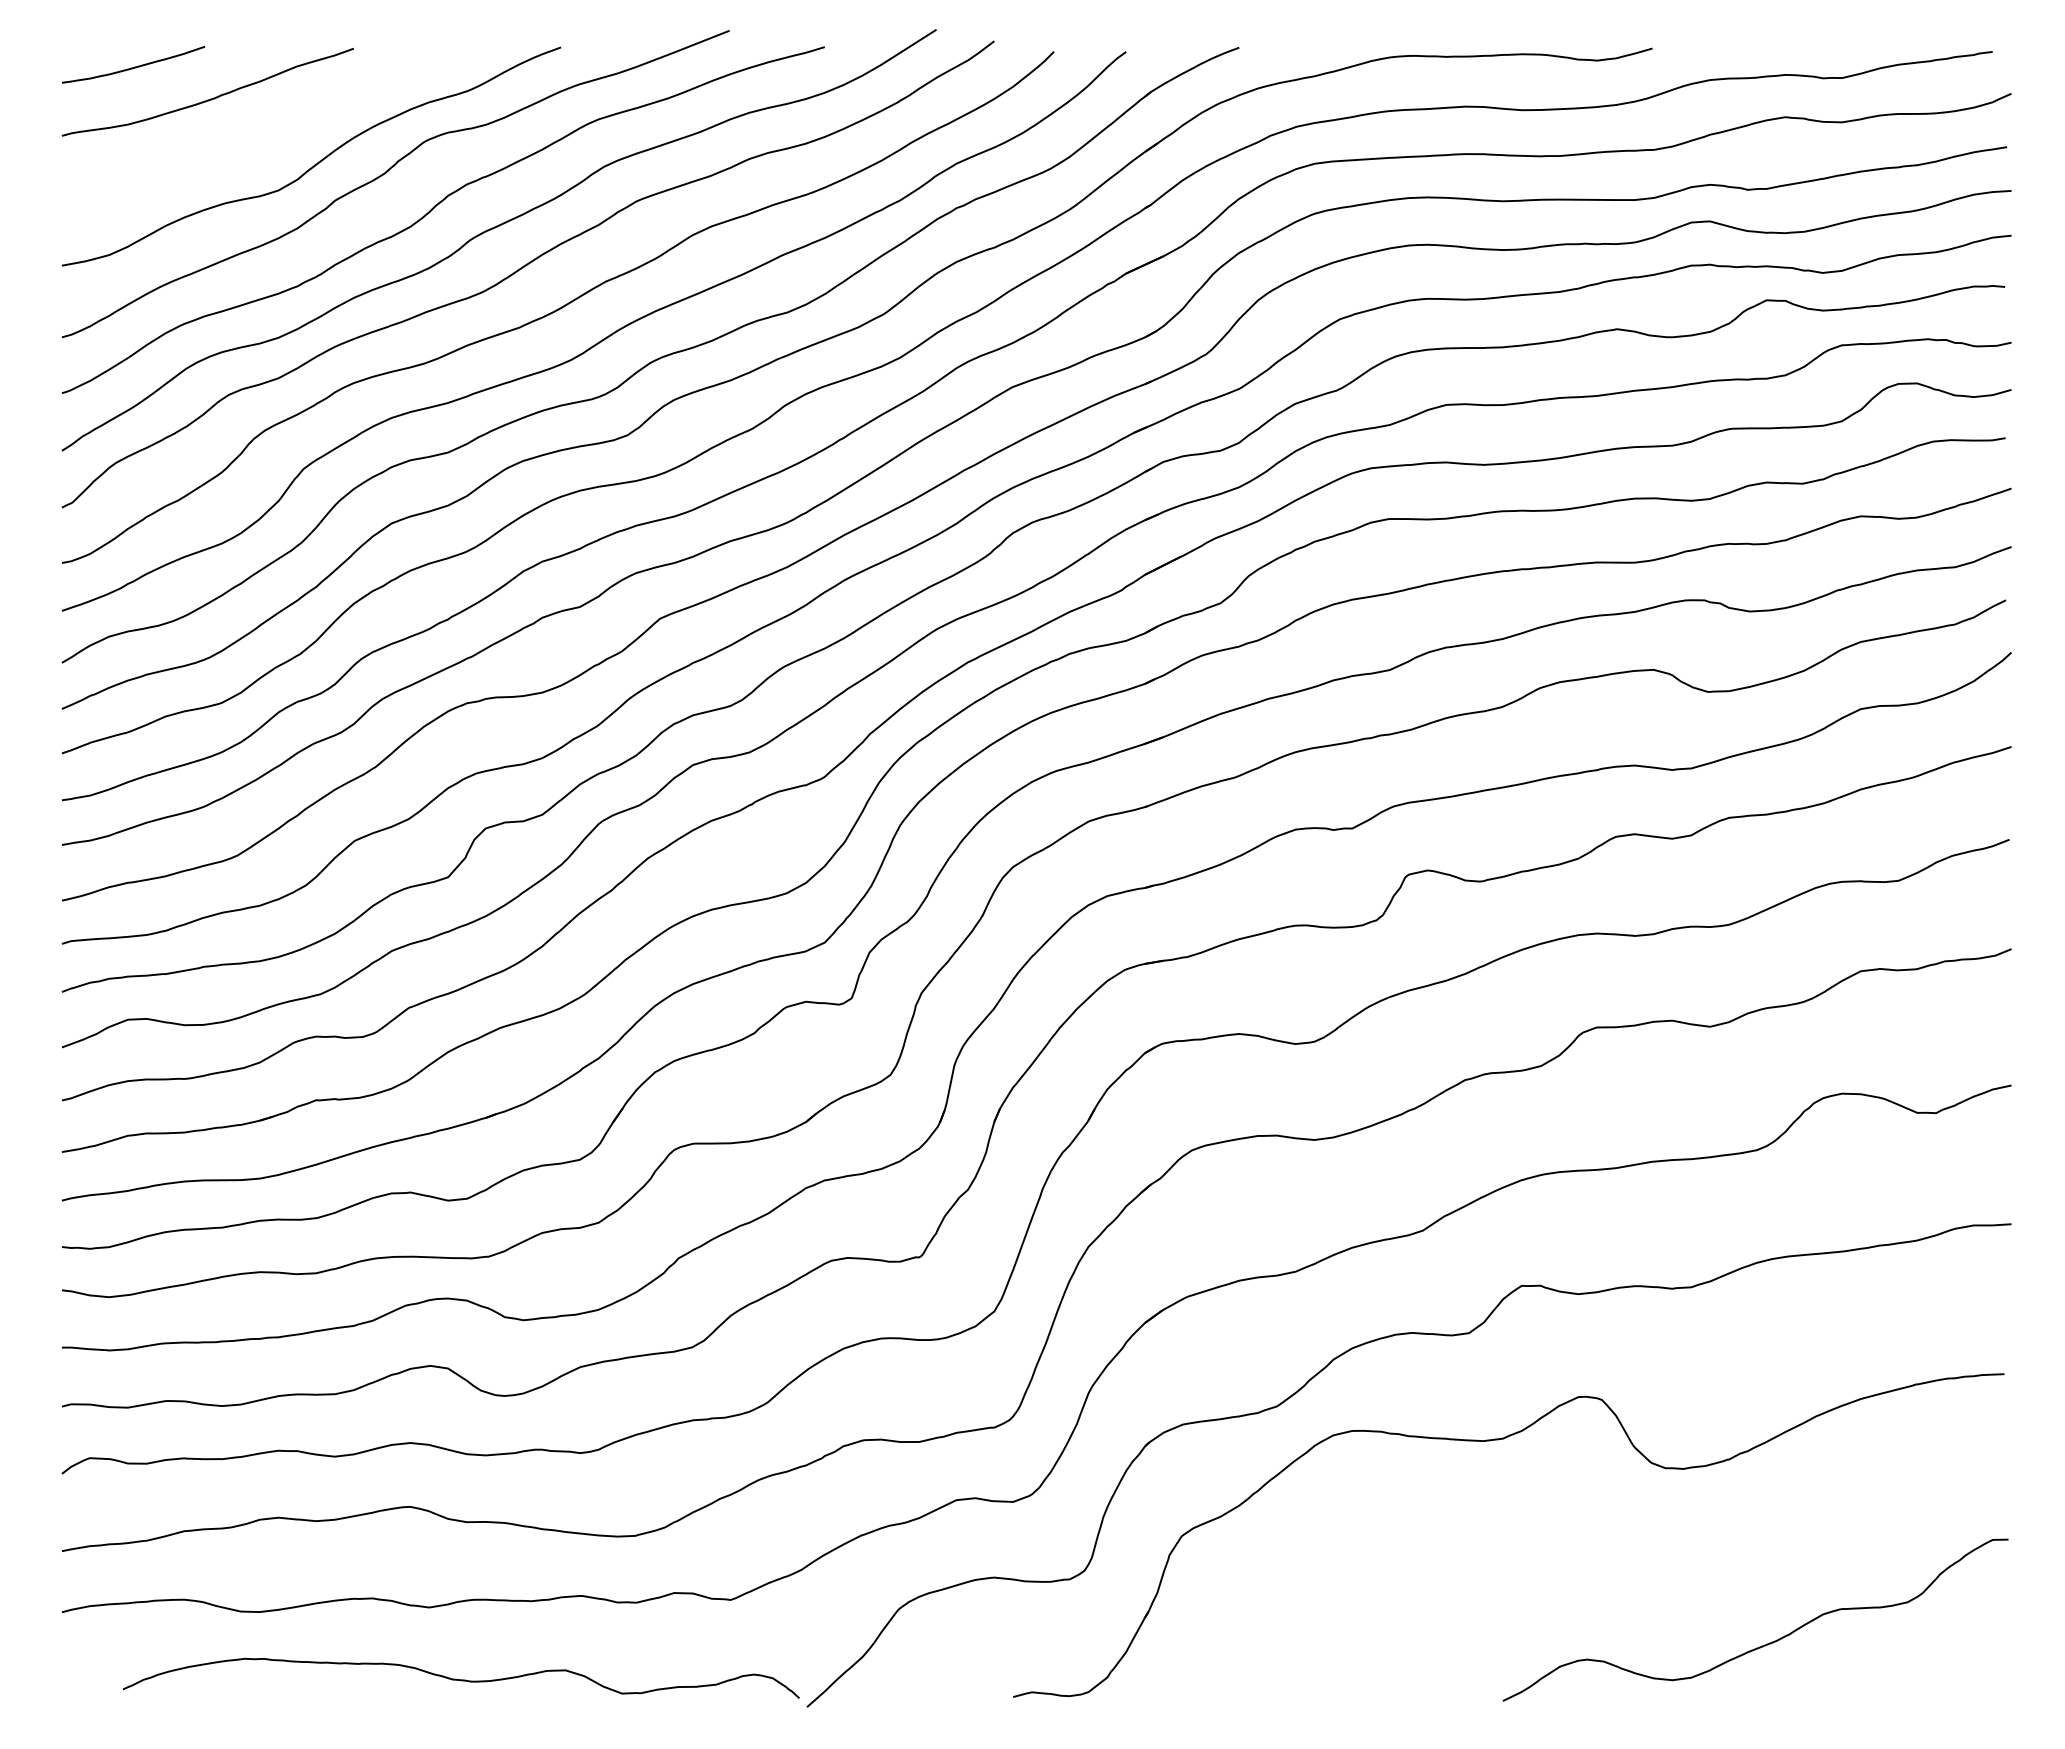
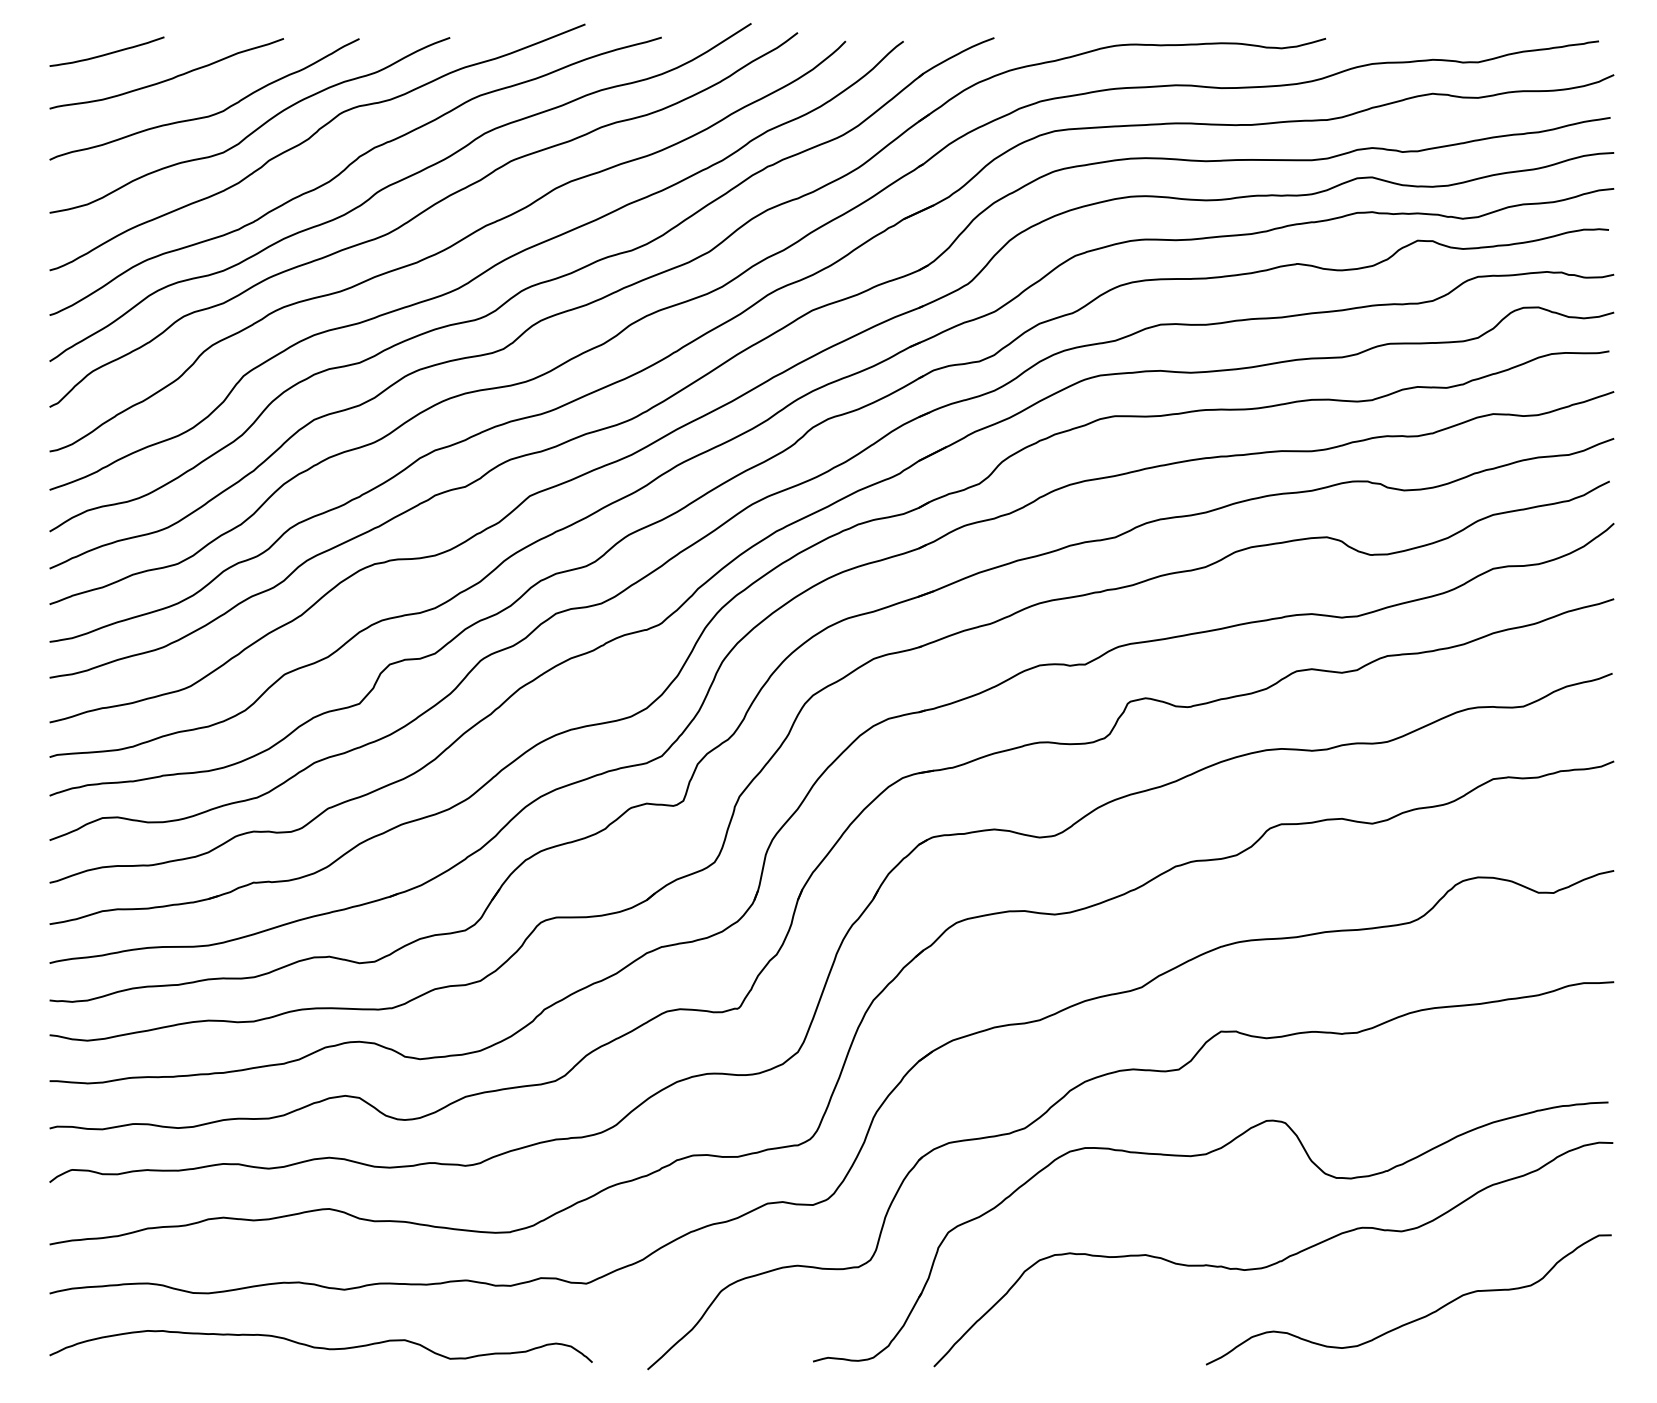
curve: (262, 143) -> (210, 114), added
curve: (1589, 1573) -> (1275, 1262), added
curve: (460, 1679) -> (320, 1347), moved

